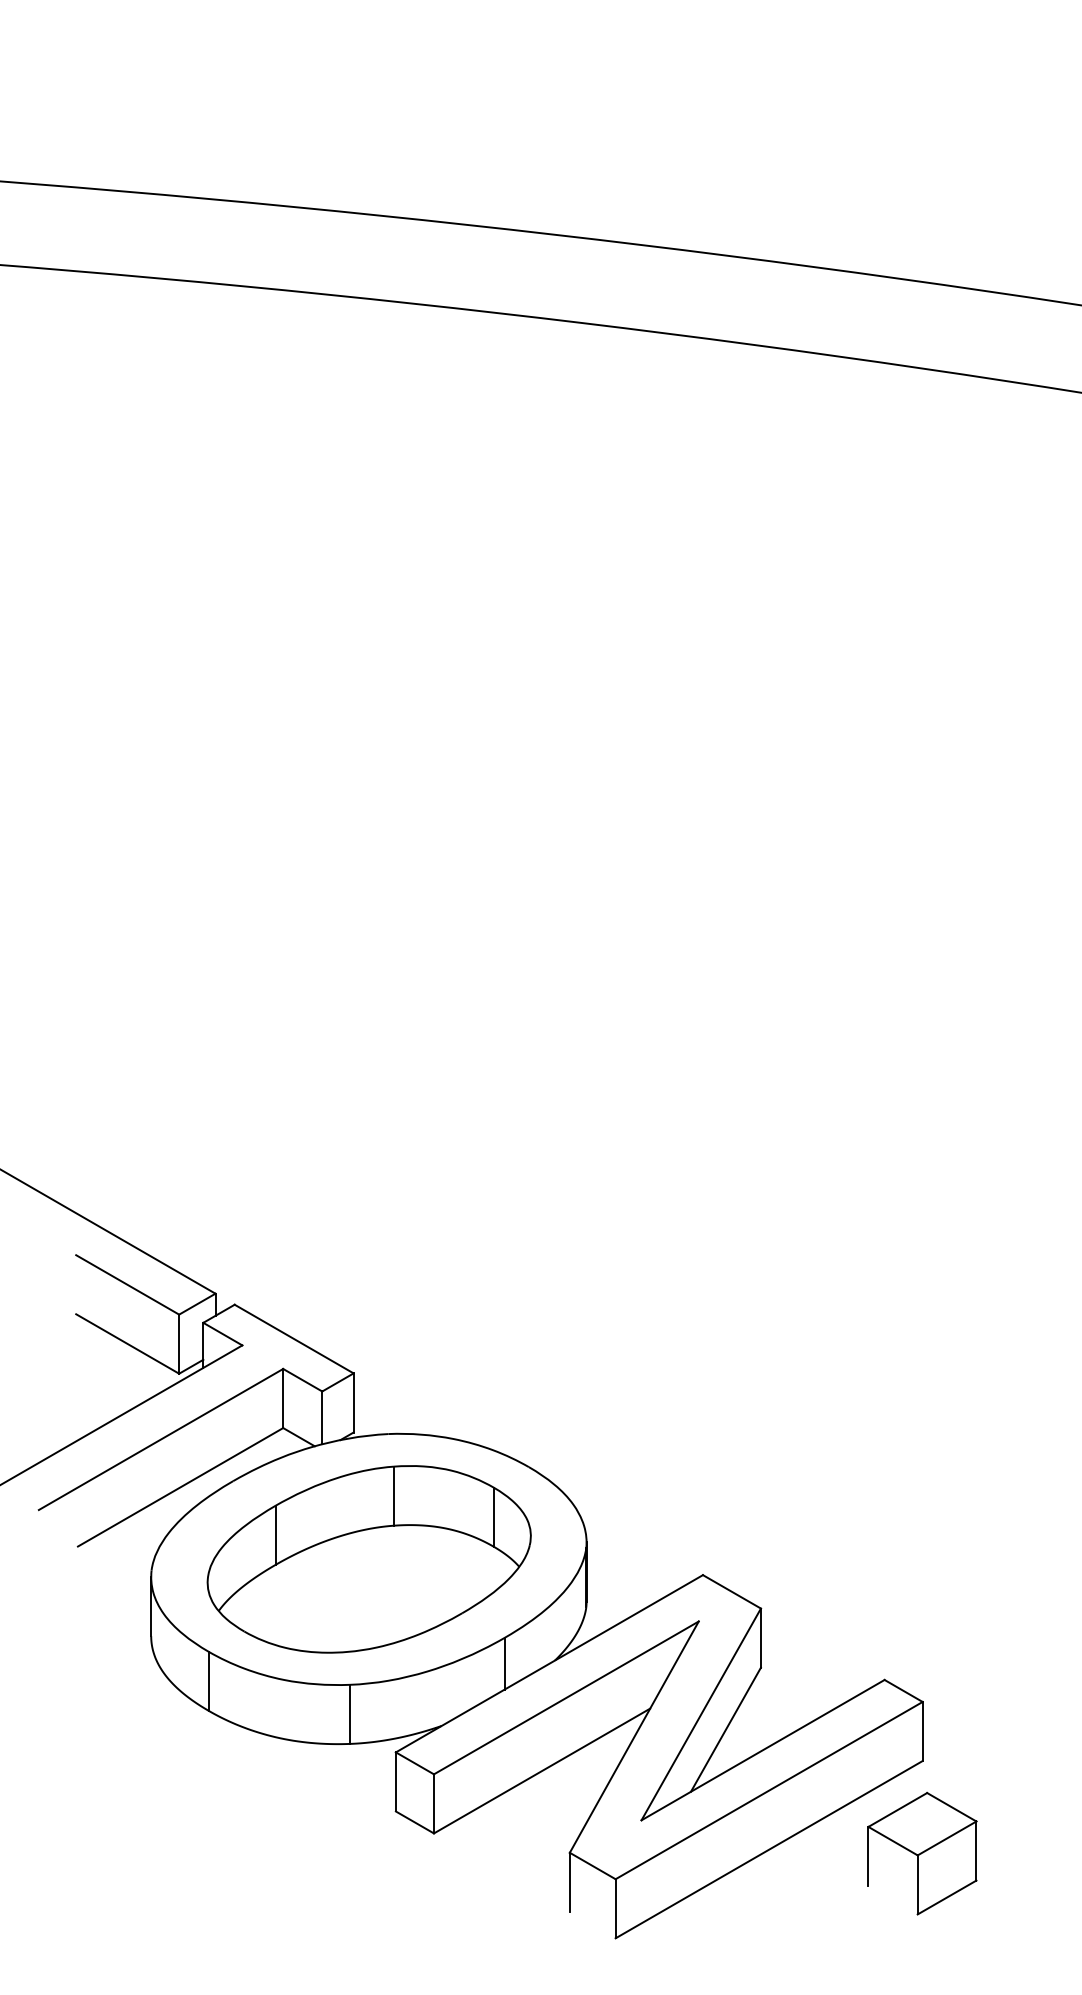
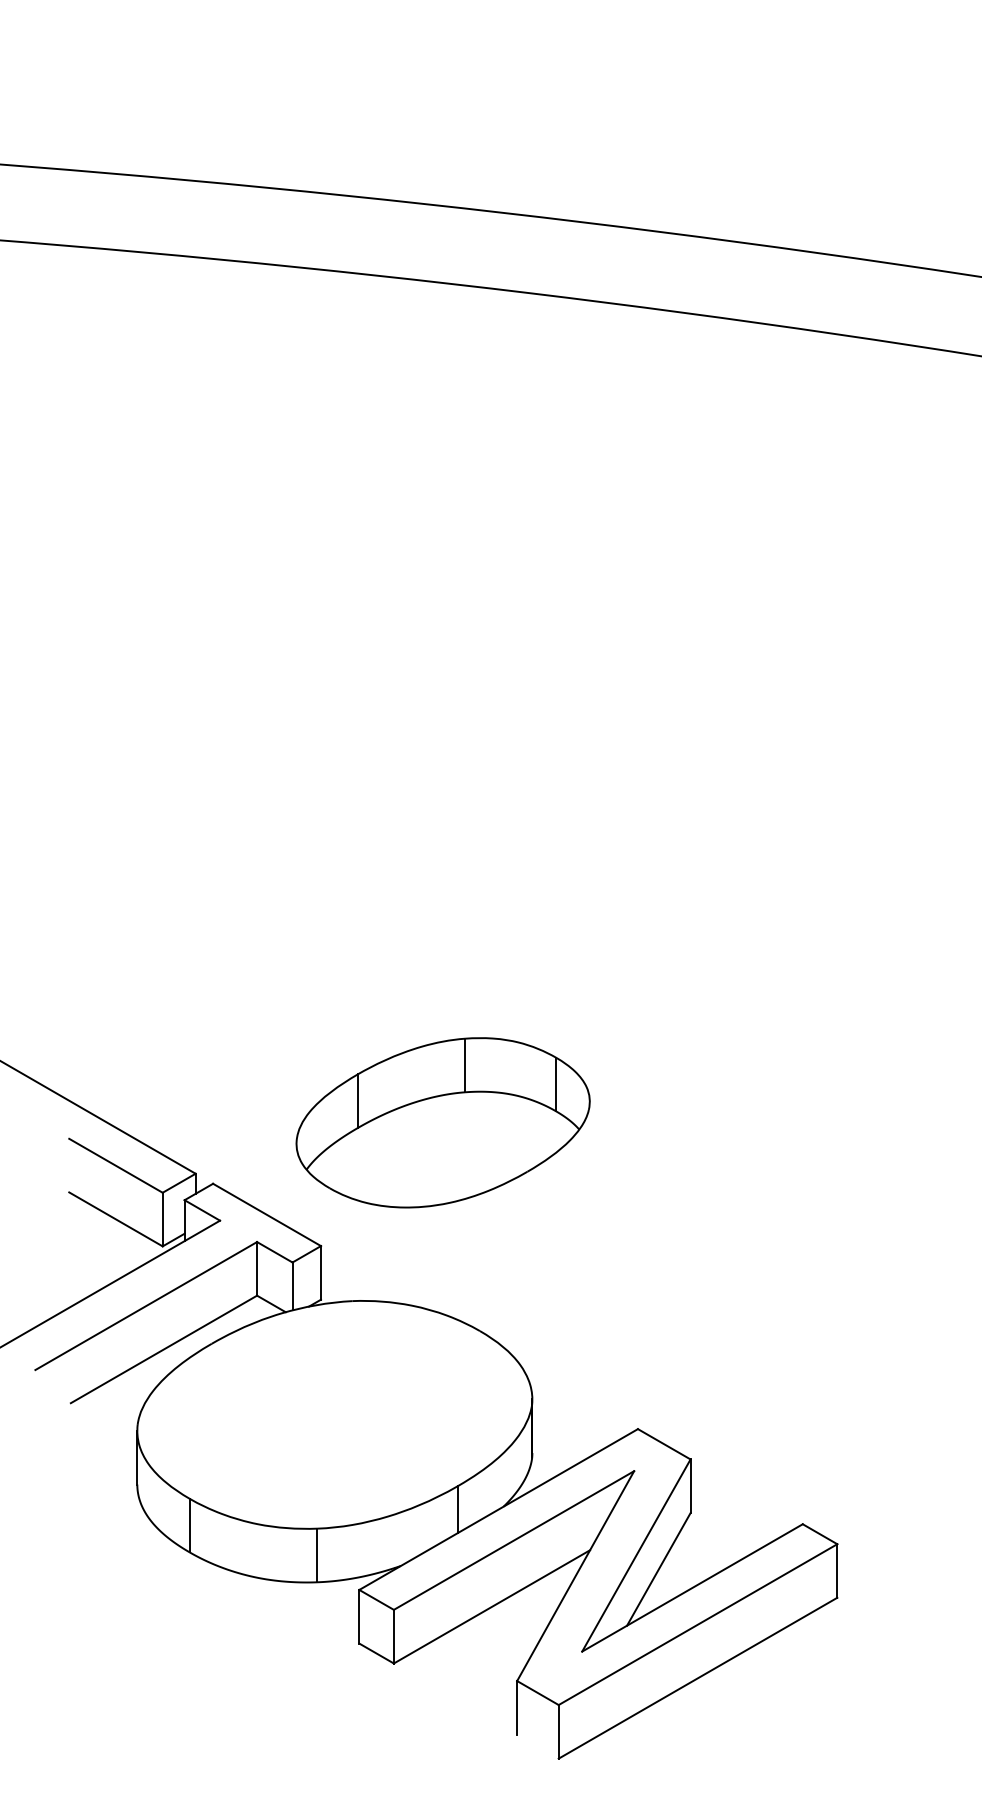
part: (368, 1559) -> (442, 1122), moved
part: (922, 1853) -> (837, 1681), removed

